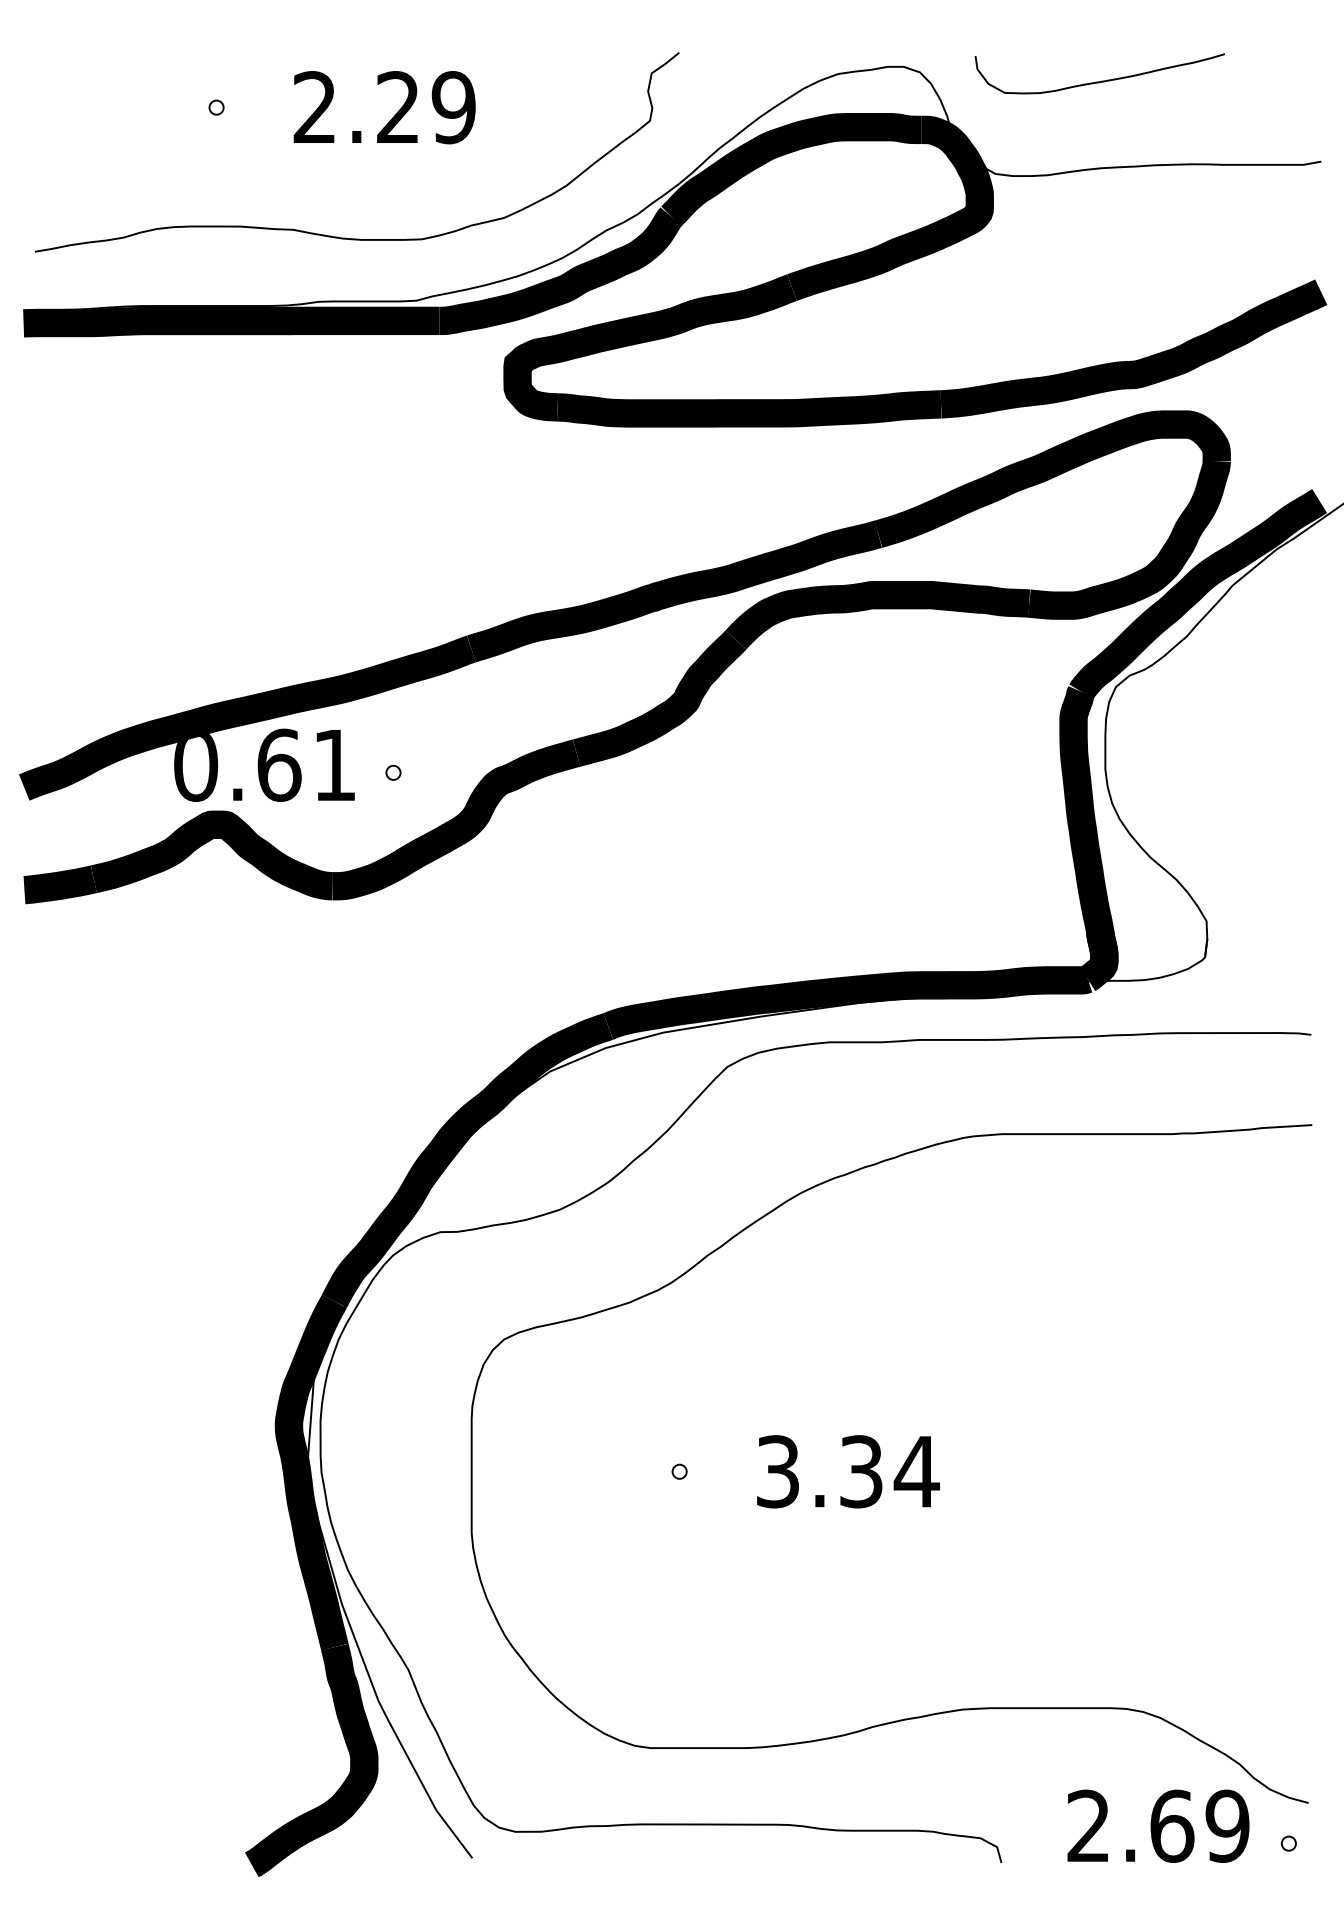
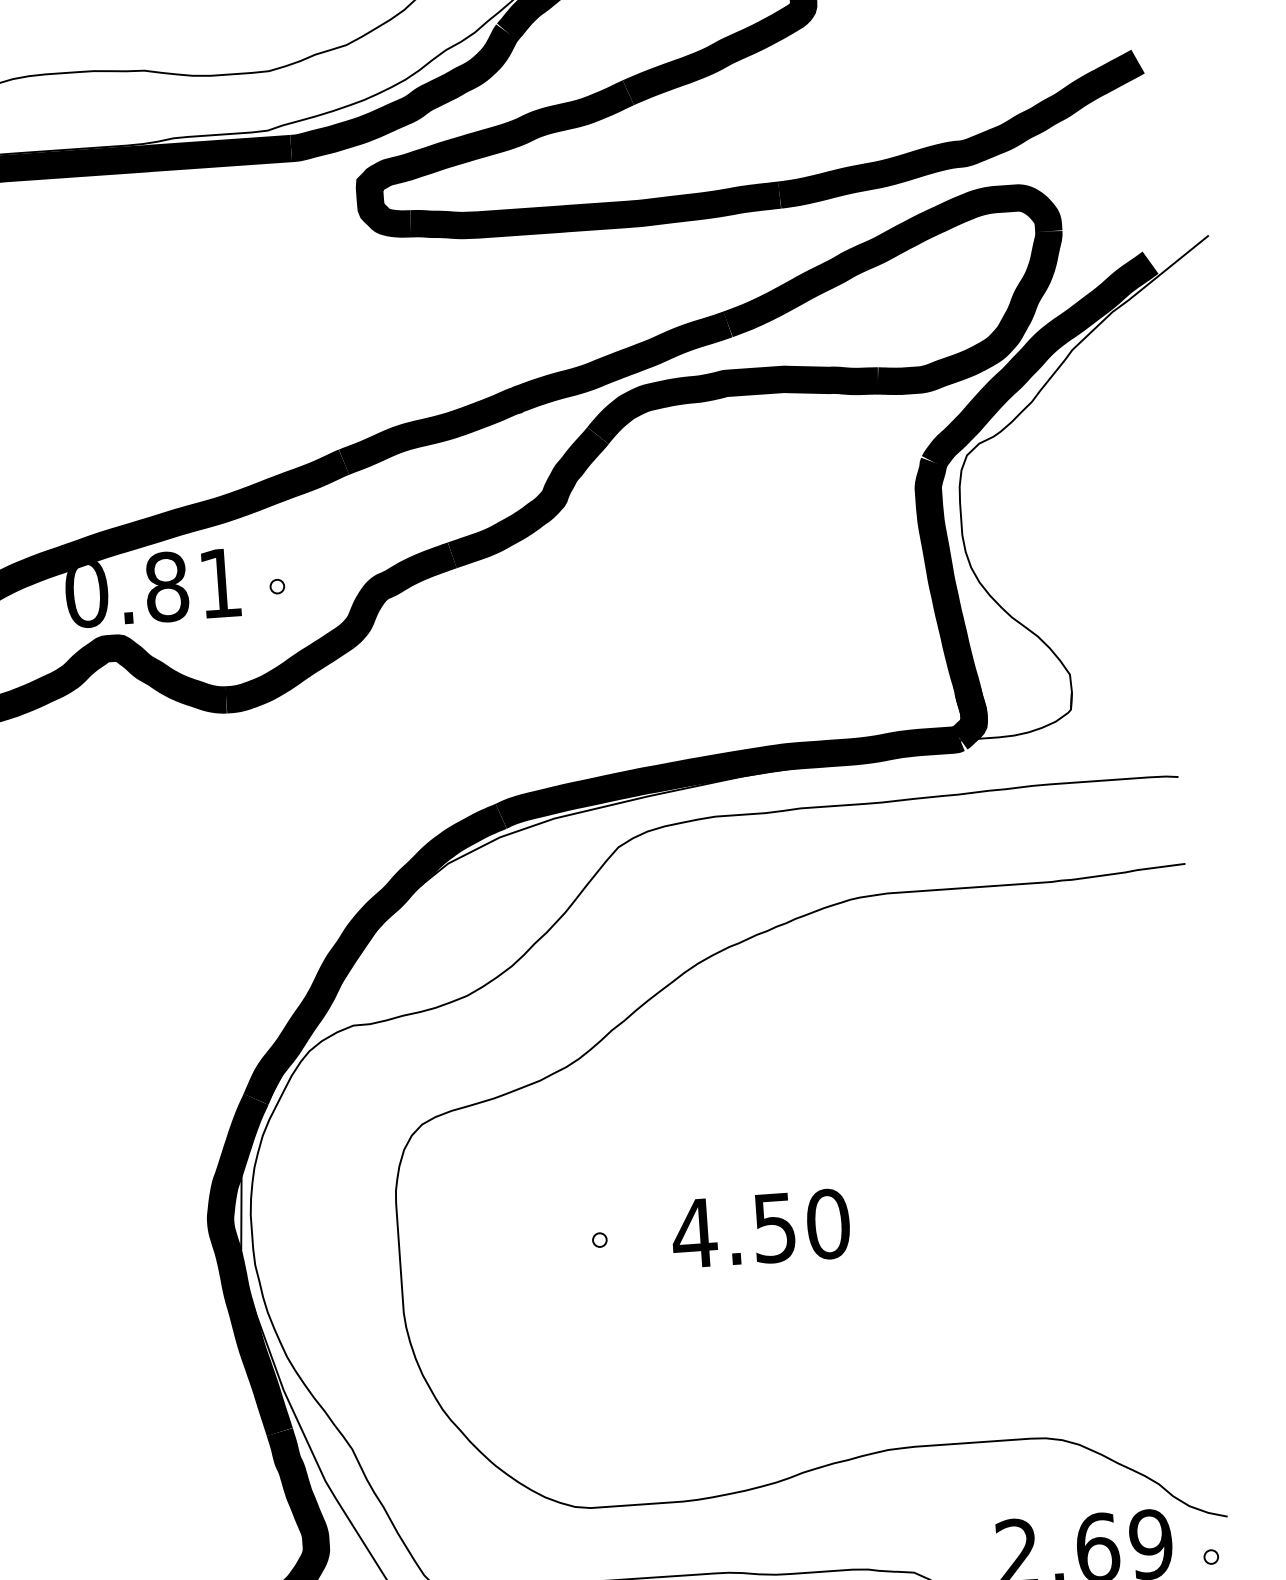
text: (279, 764) -> (167, 586), 0.61 -> 0.81
text: (846, 1471) -> (760, 1228), 3.34 -> 4.50

